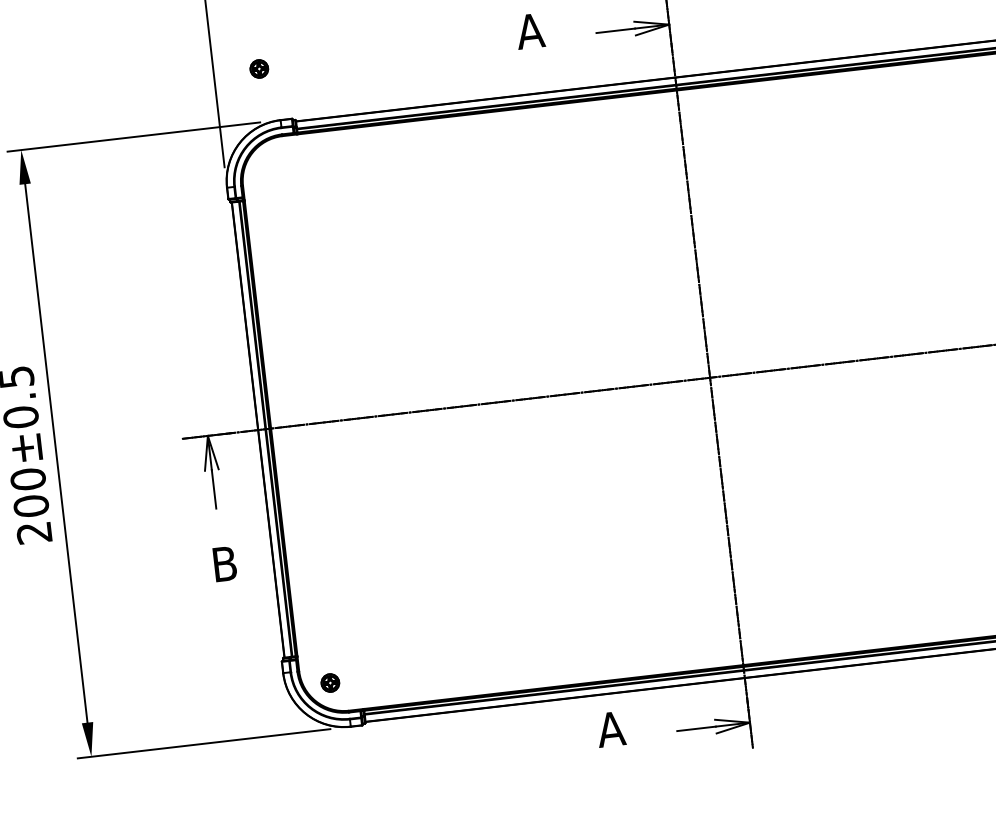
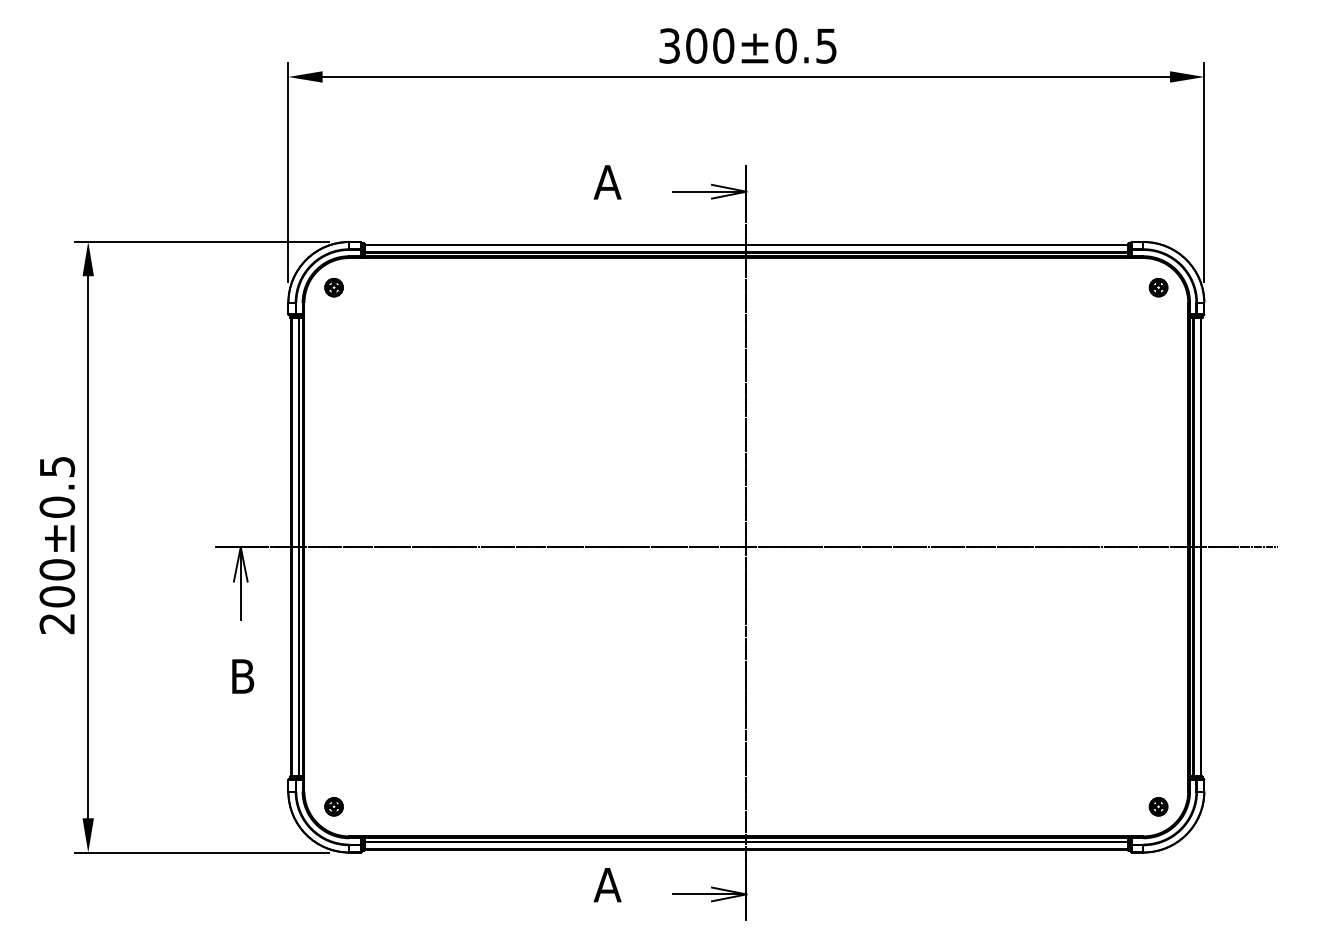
part: (258, 68) -> (333, 287), moved

